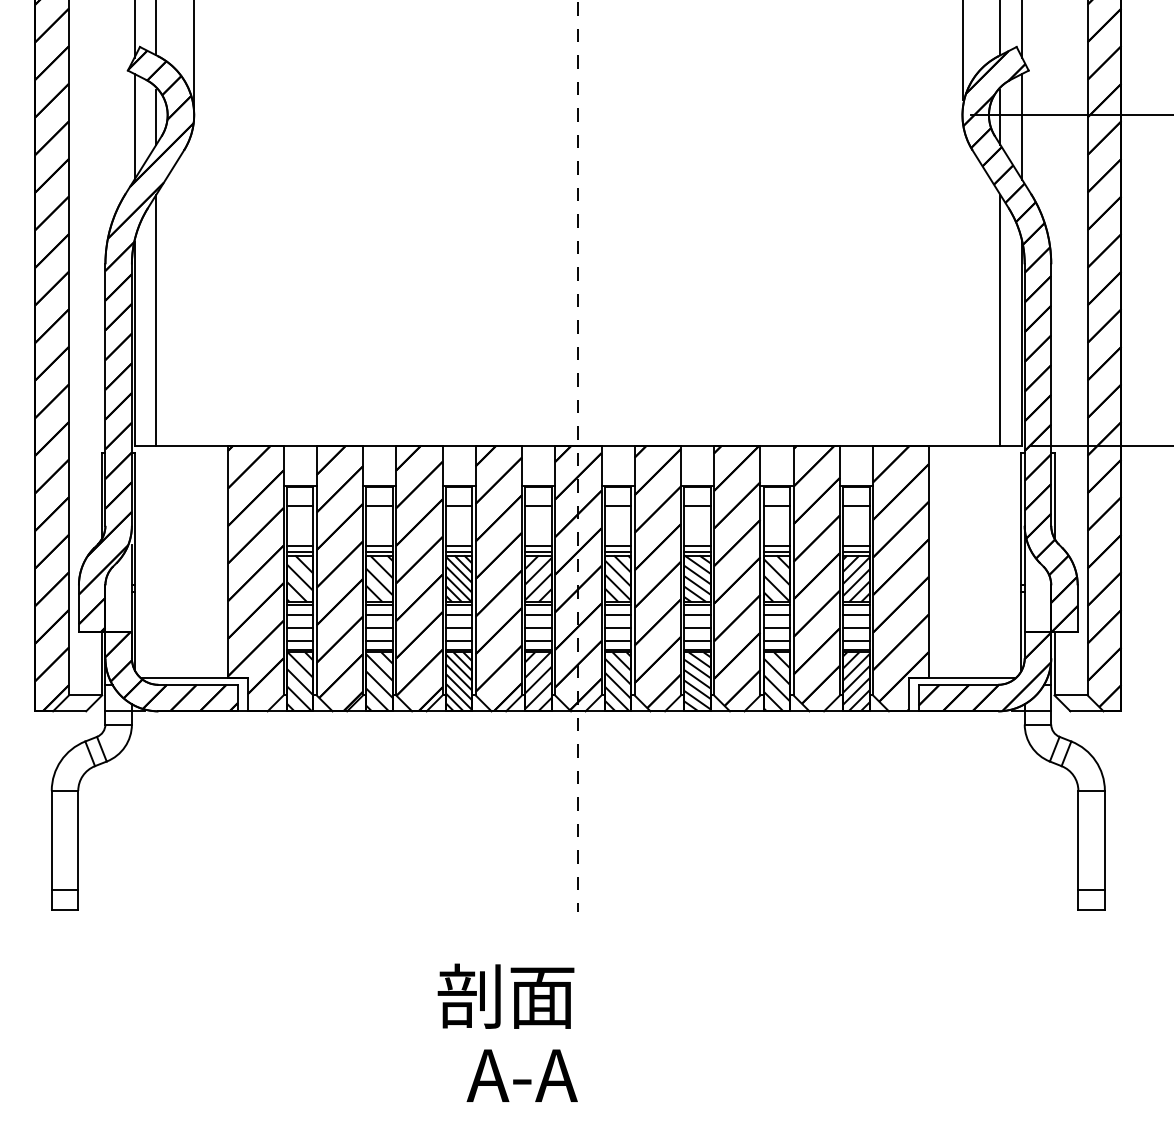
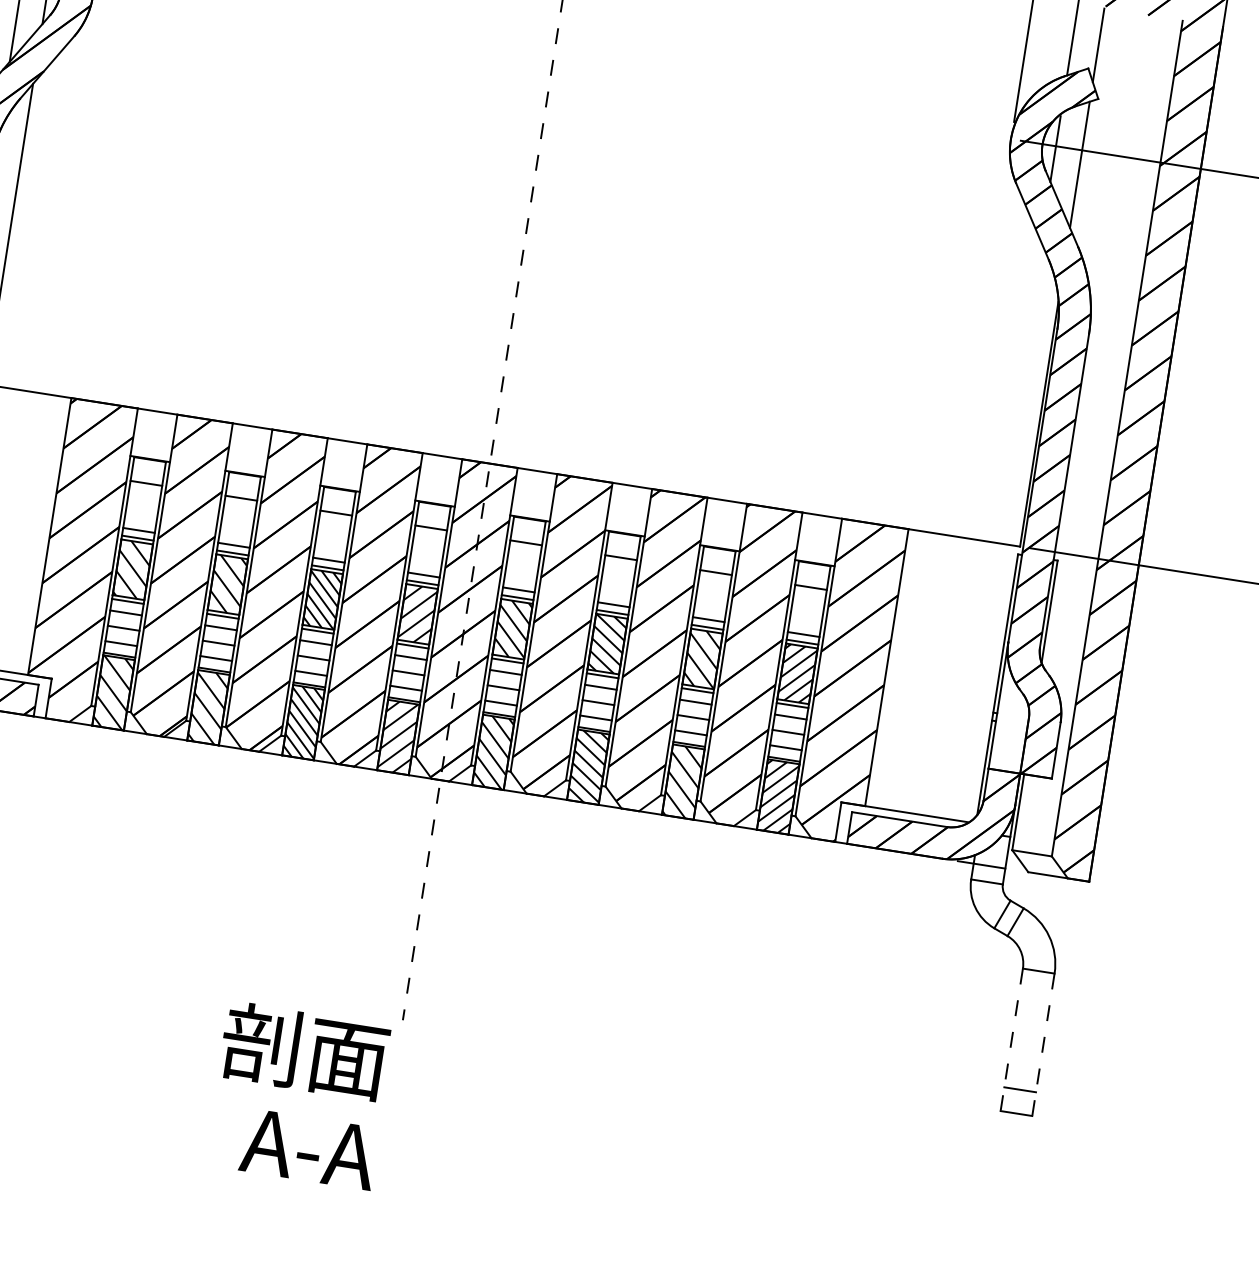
line: (1000, 320) -> (1017, 392), removed
line: (1078, 850) -> (1011, 1039), solid -> dashed
line: (1104, 850) -> (1042, 1044), solid -> dashed
text: (507, 1032) -> (299, 1094), moved

